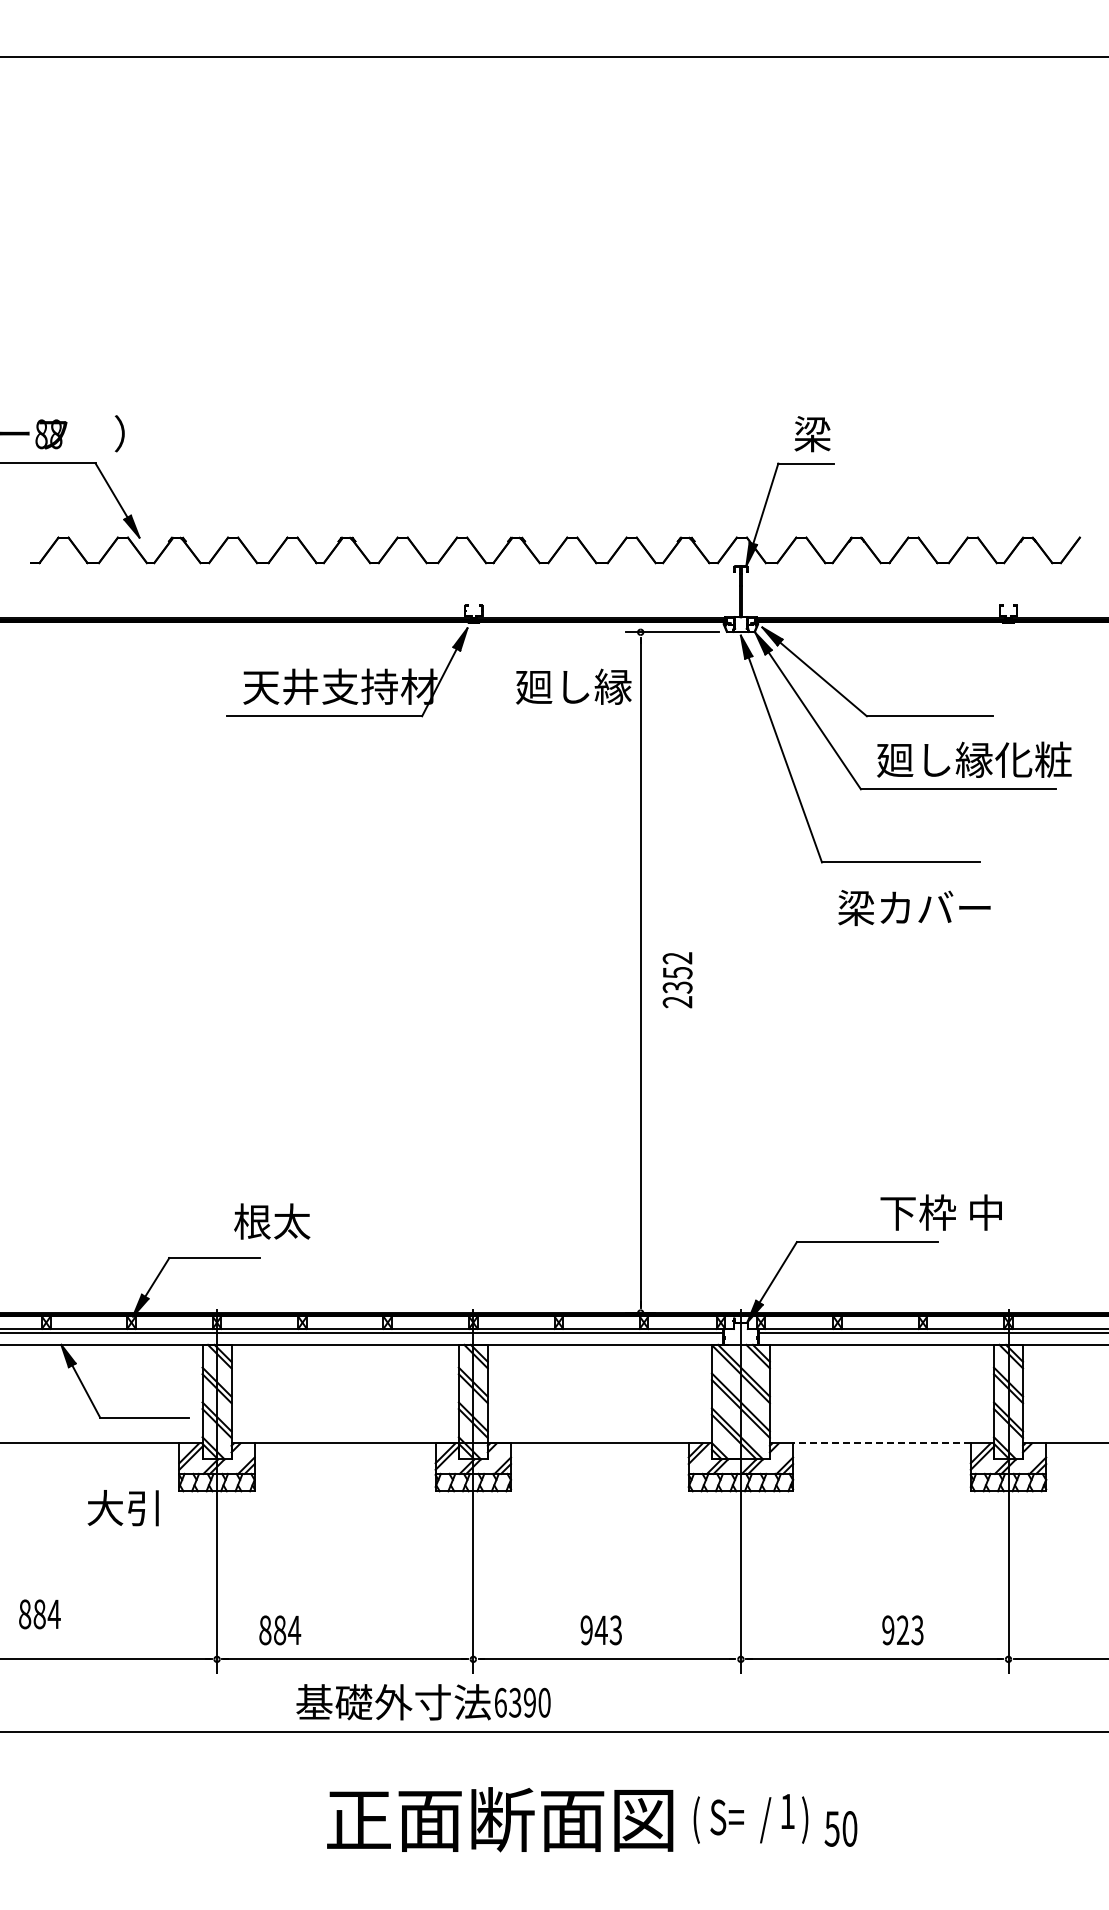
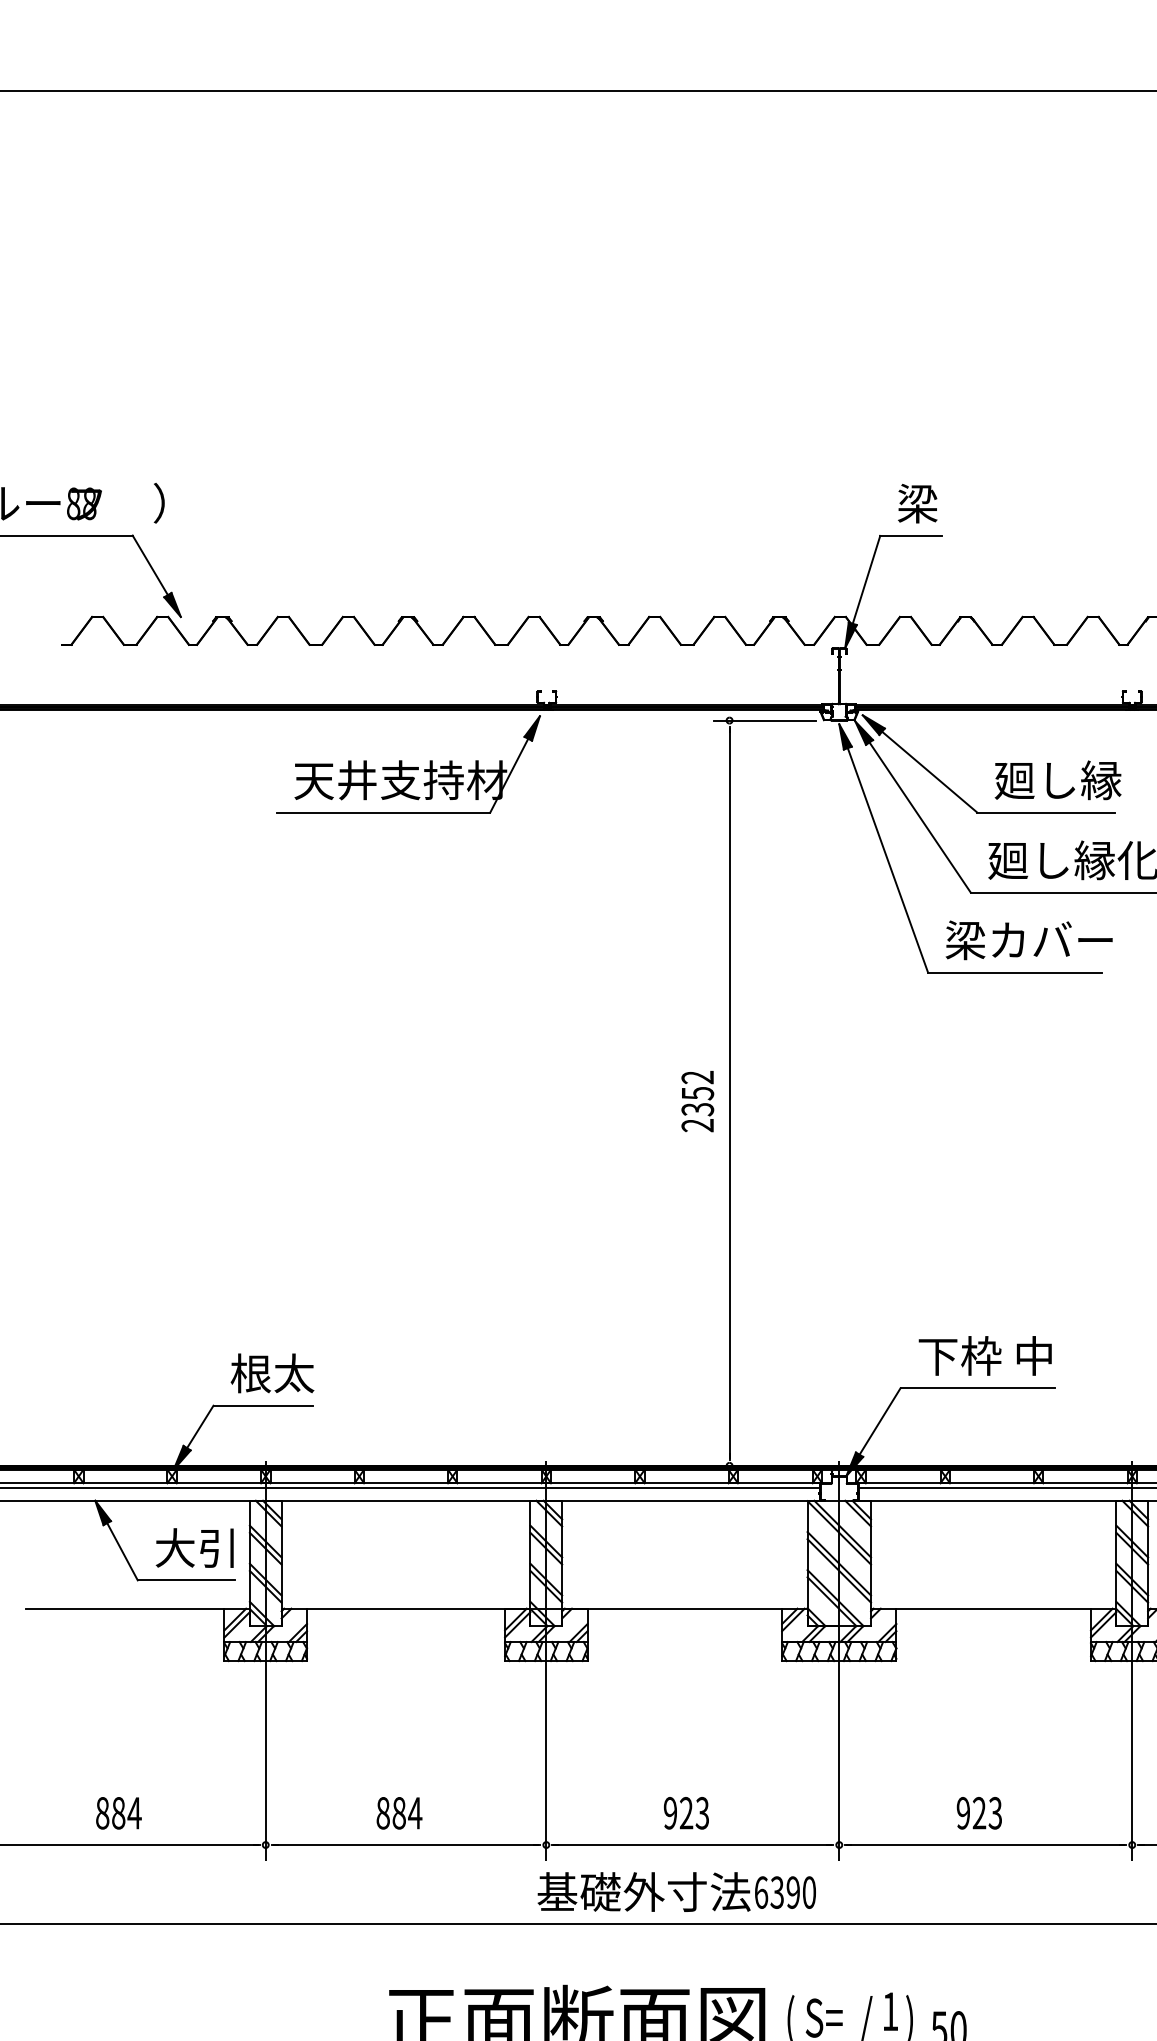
text: (573, 686) -> (1057, 779), moved
text: (914, 907) -> (1029, 939), moved
text: (677, 980) -> (697, 1101), moved
text: (940, 1212) -> (984, 1355), moved
text: (272, 1221) -> (272, 1373), moved
line: (881, 1443) -> (993, 1608), dashed -> solid
text: (122, 1508) -> (193, 1548), moved
text: (39, 1614) -> (118, 1813), moved
text: (600, 1629) -> (685, 1812), 943 -> 923
text: (280, 1630) -> (399, 1813), moved
text: (902, 1630) -> (978, 1813), moved
text: (423, 1702) -> (676, 1892), moved

